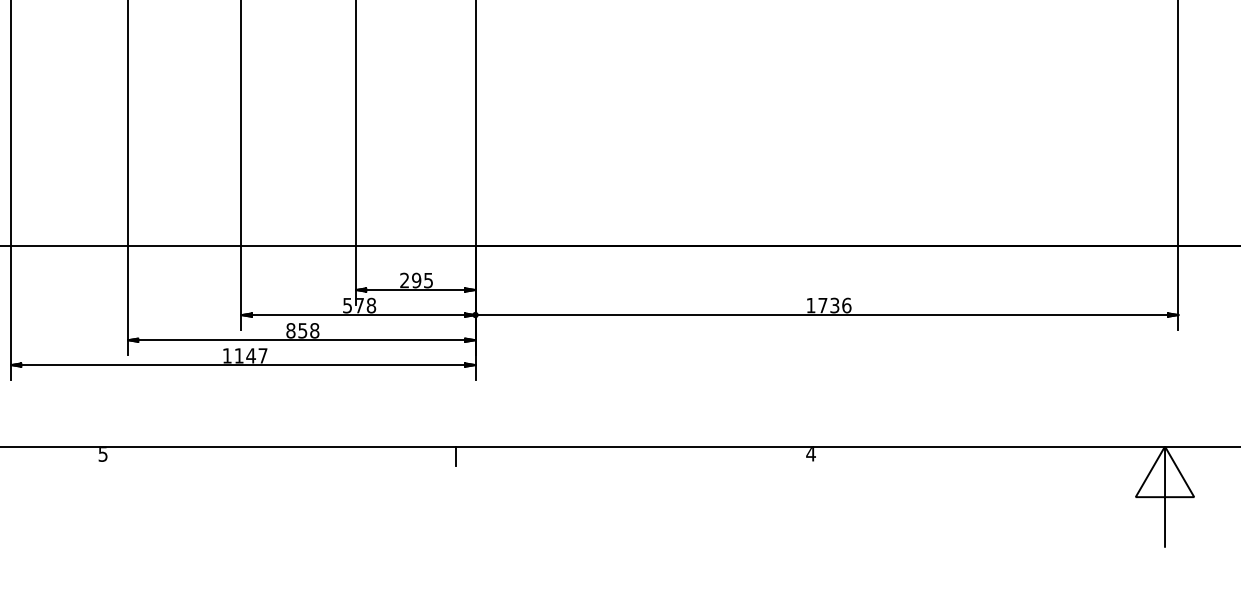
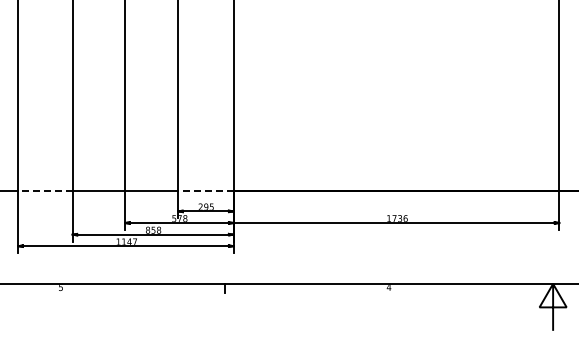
line: (67, 247) -> (44, 191), solid -> dashed
line: (414, 247) -> (205, 191), solid -> dashed

